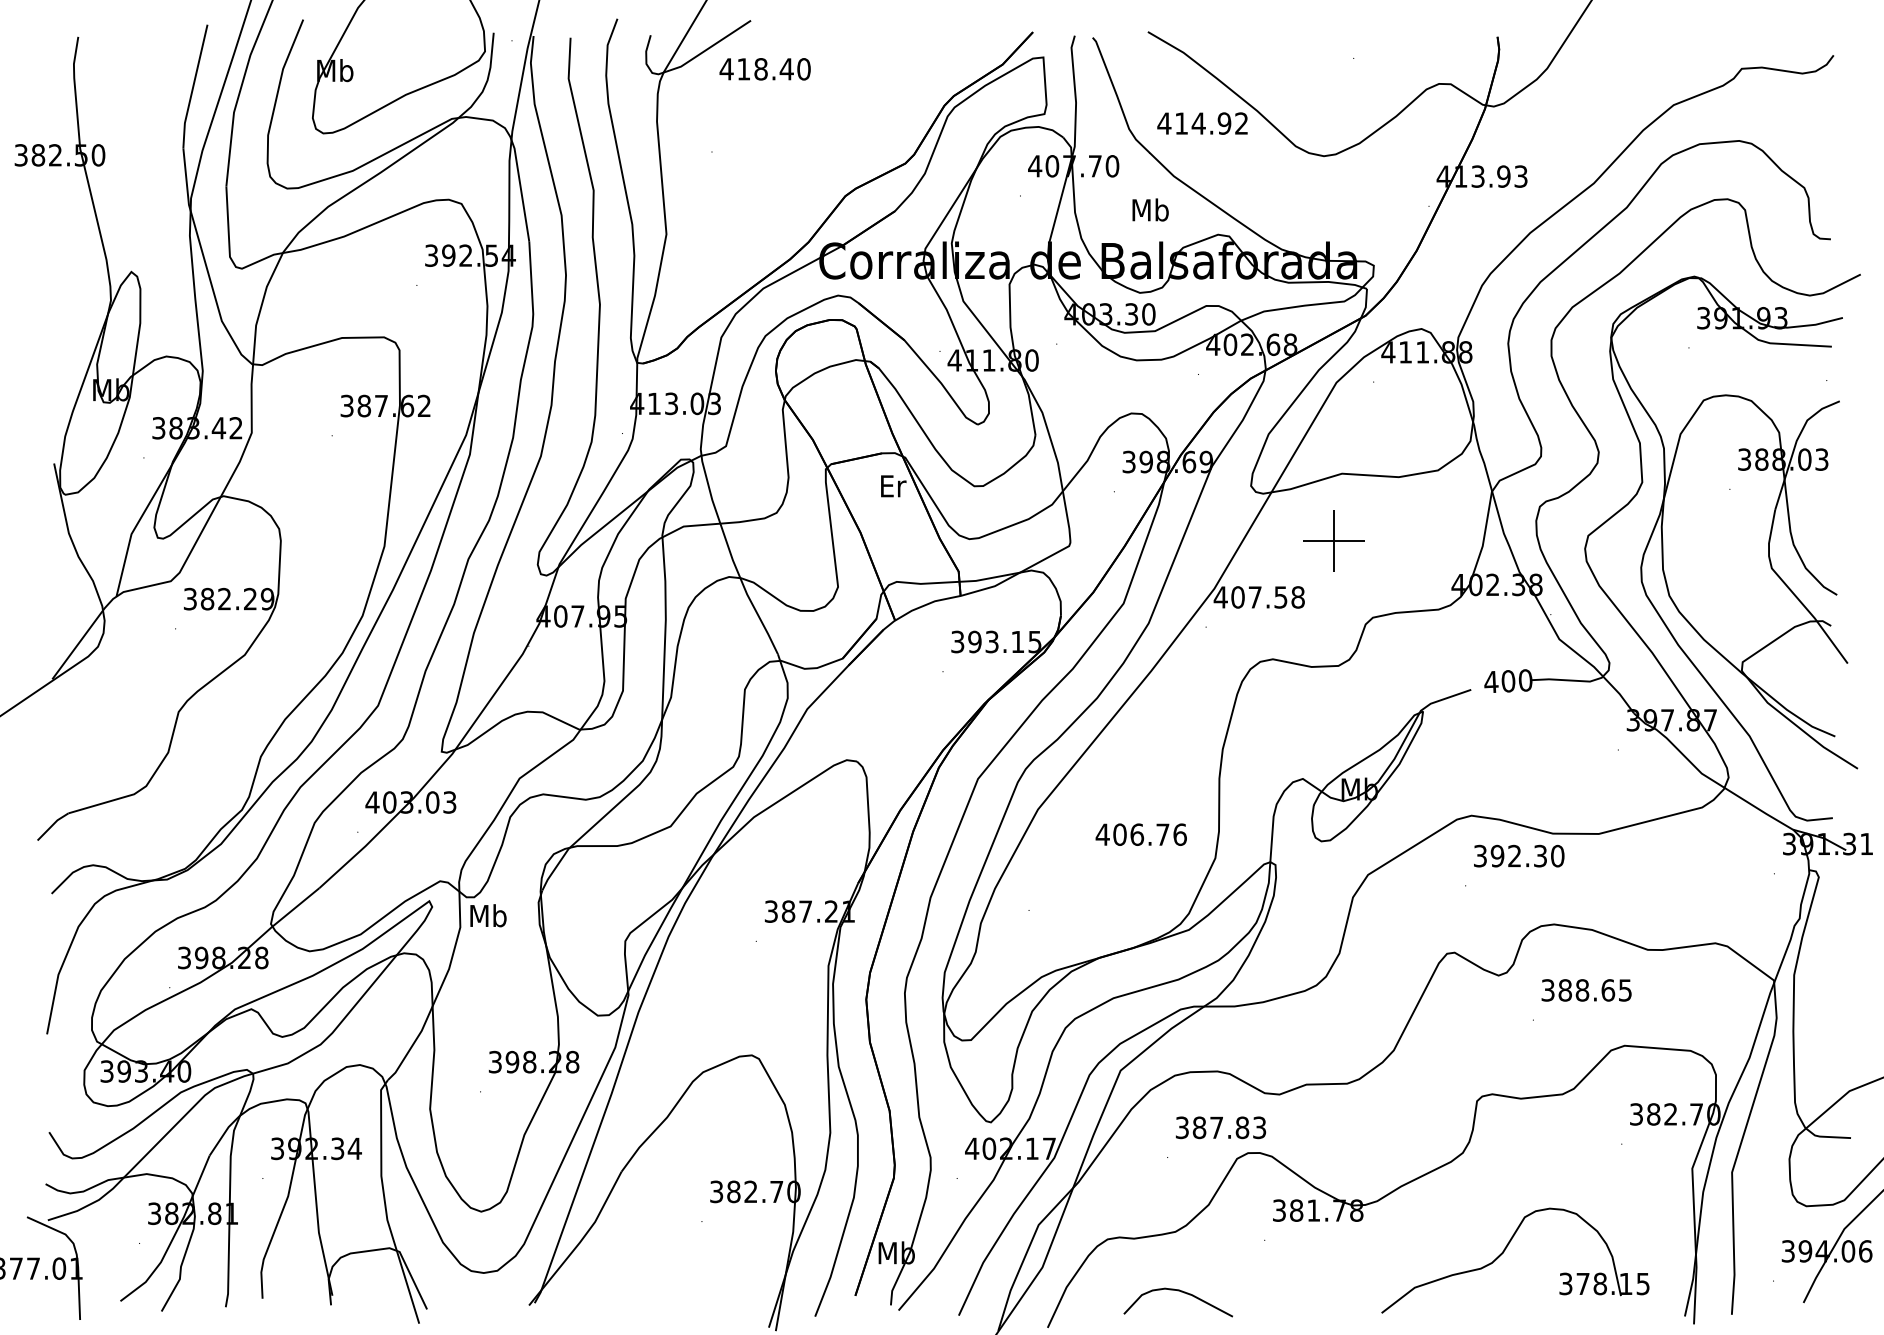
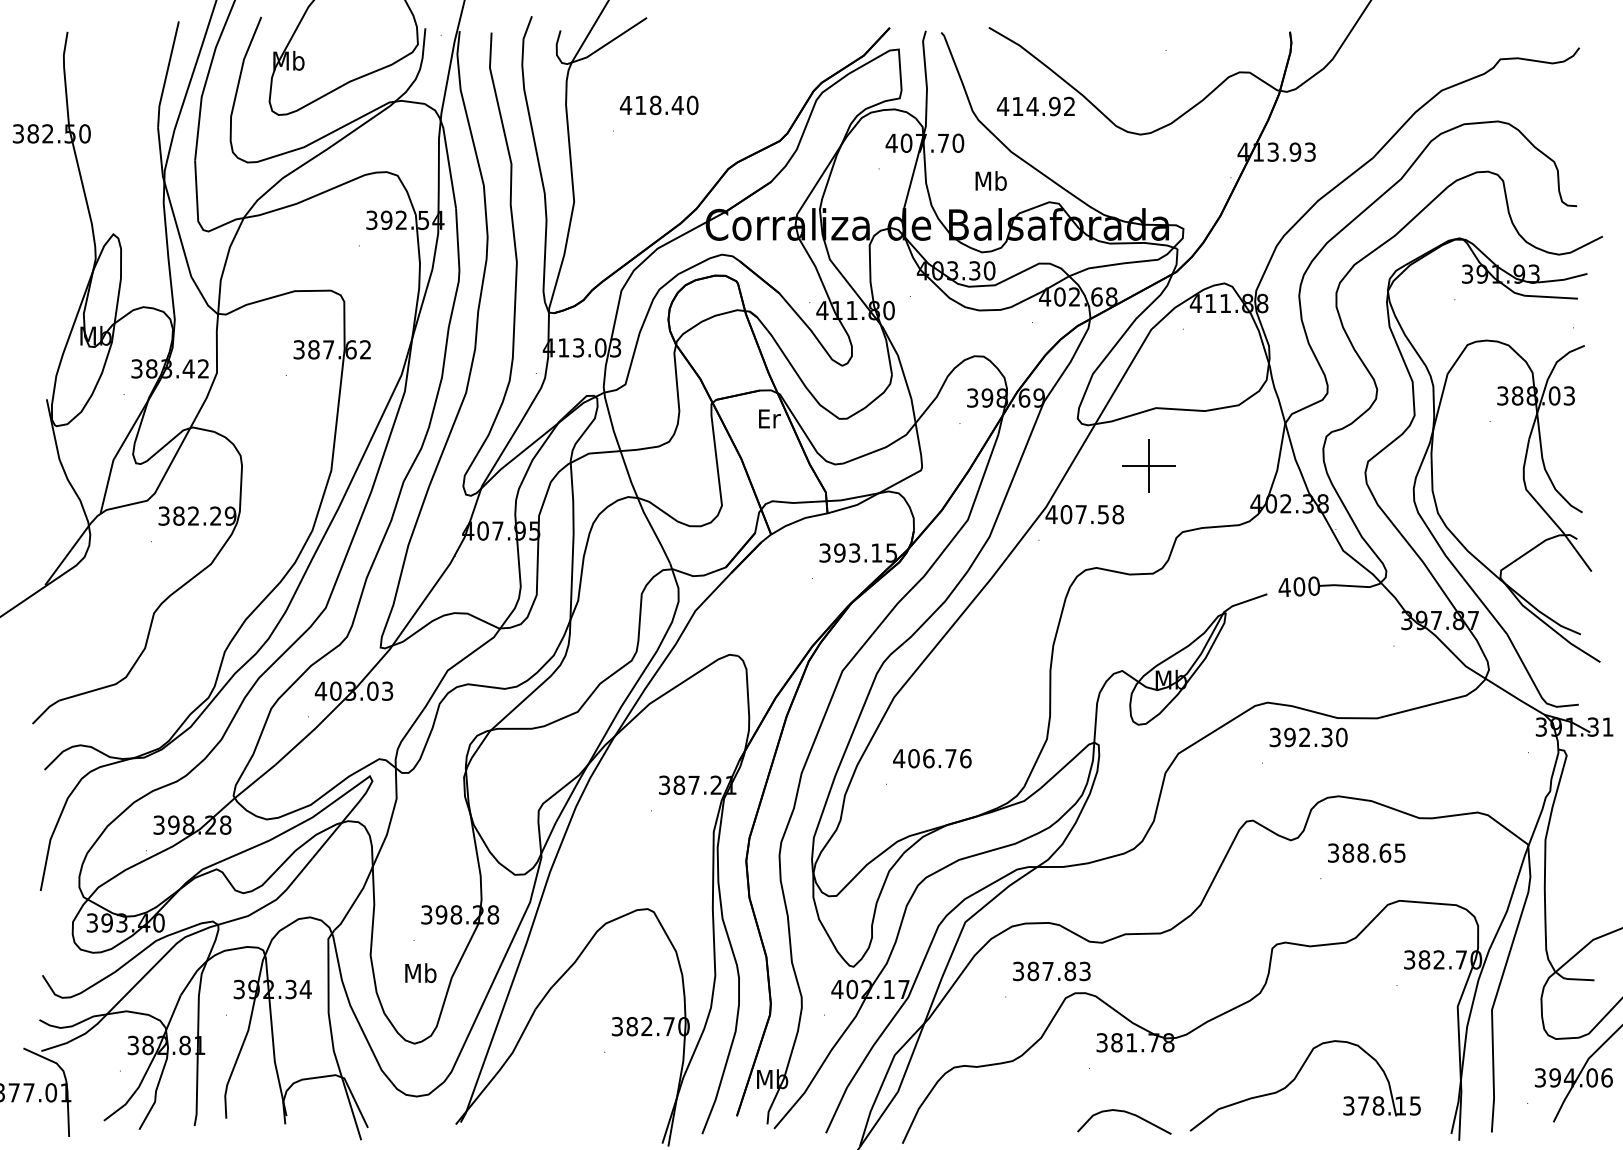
text: (764, 69) -> (658, 105), moved
text: (1140, 834) -> (931, 758), moved
text: (488, 915) -> (420, 972), moved
curve: (1181, 1292) -> (1127, 1113), moved

